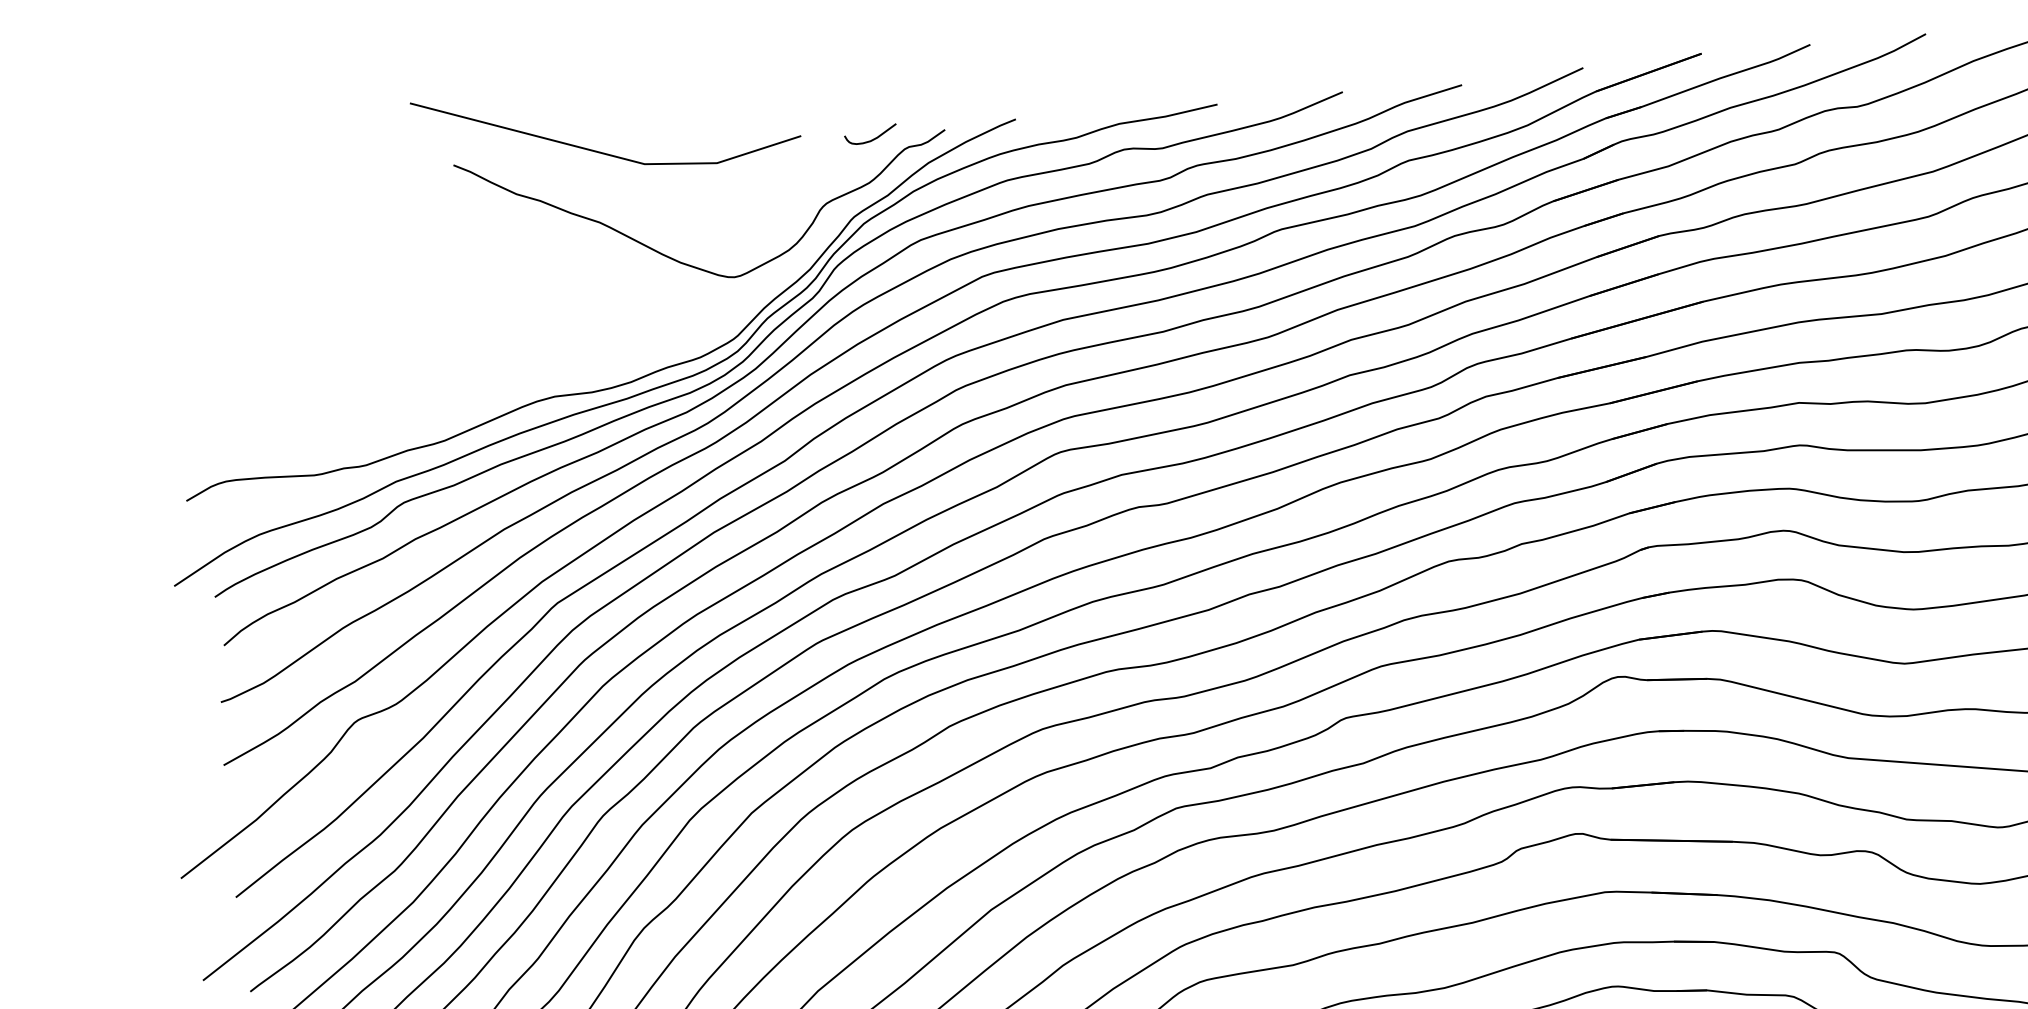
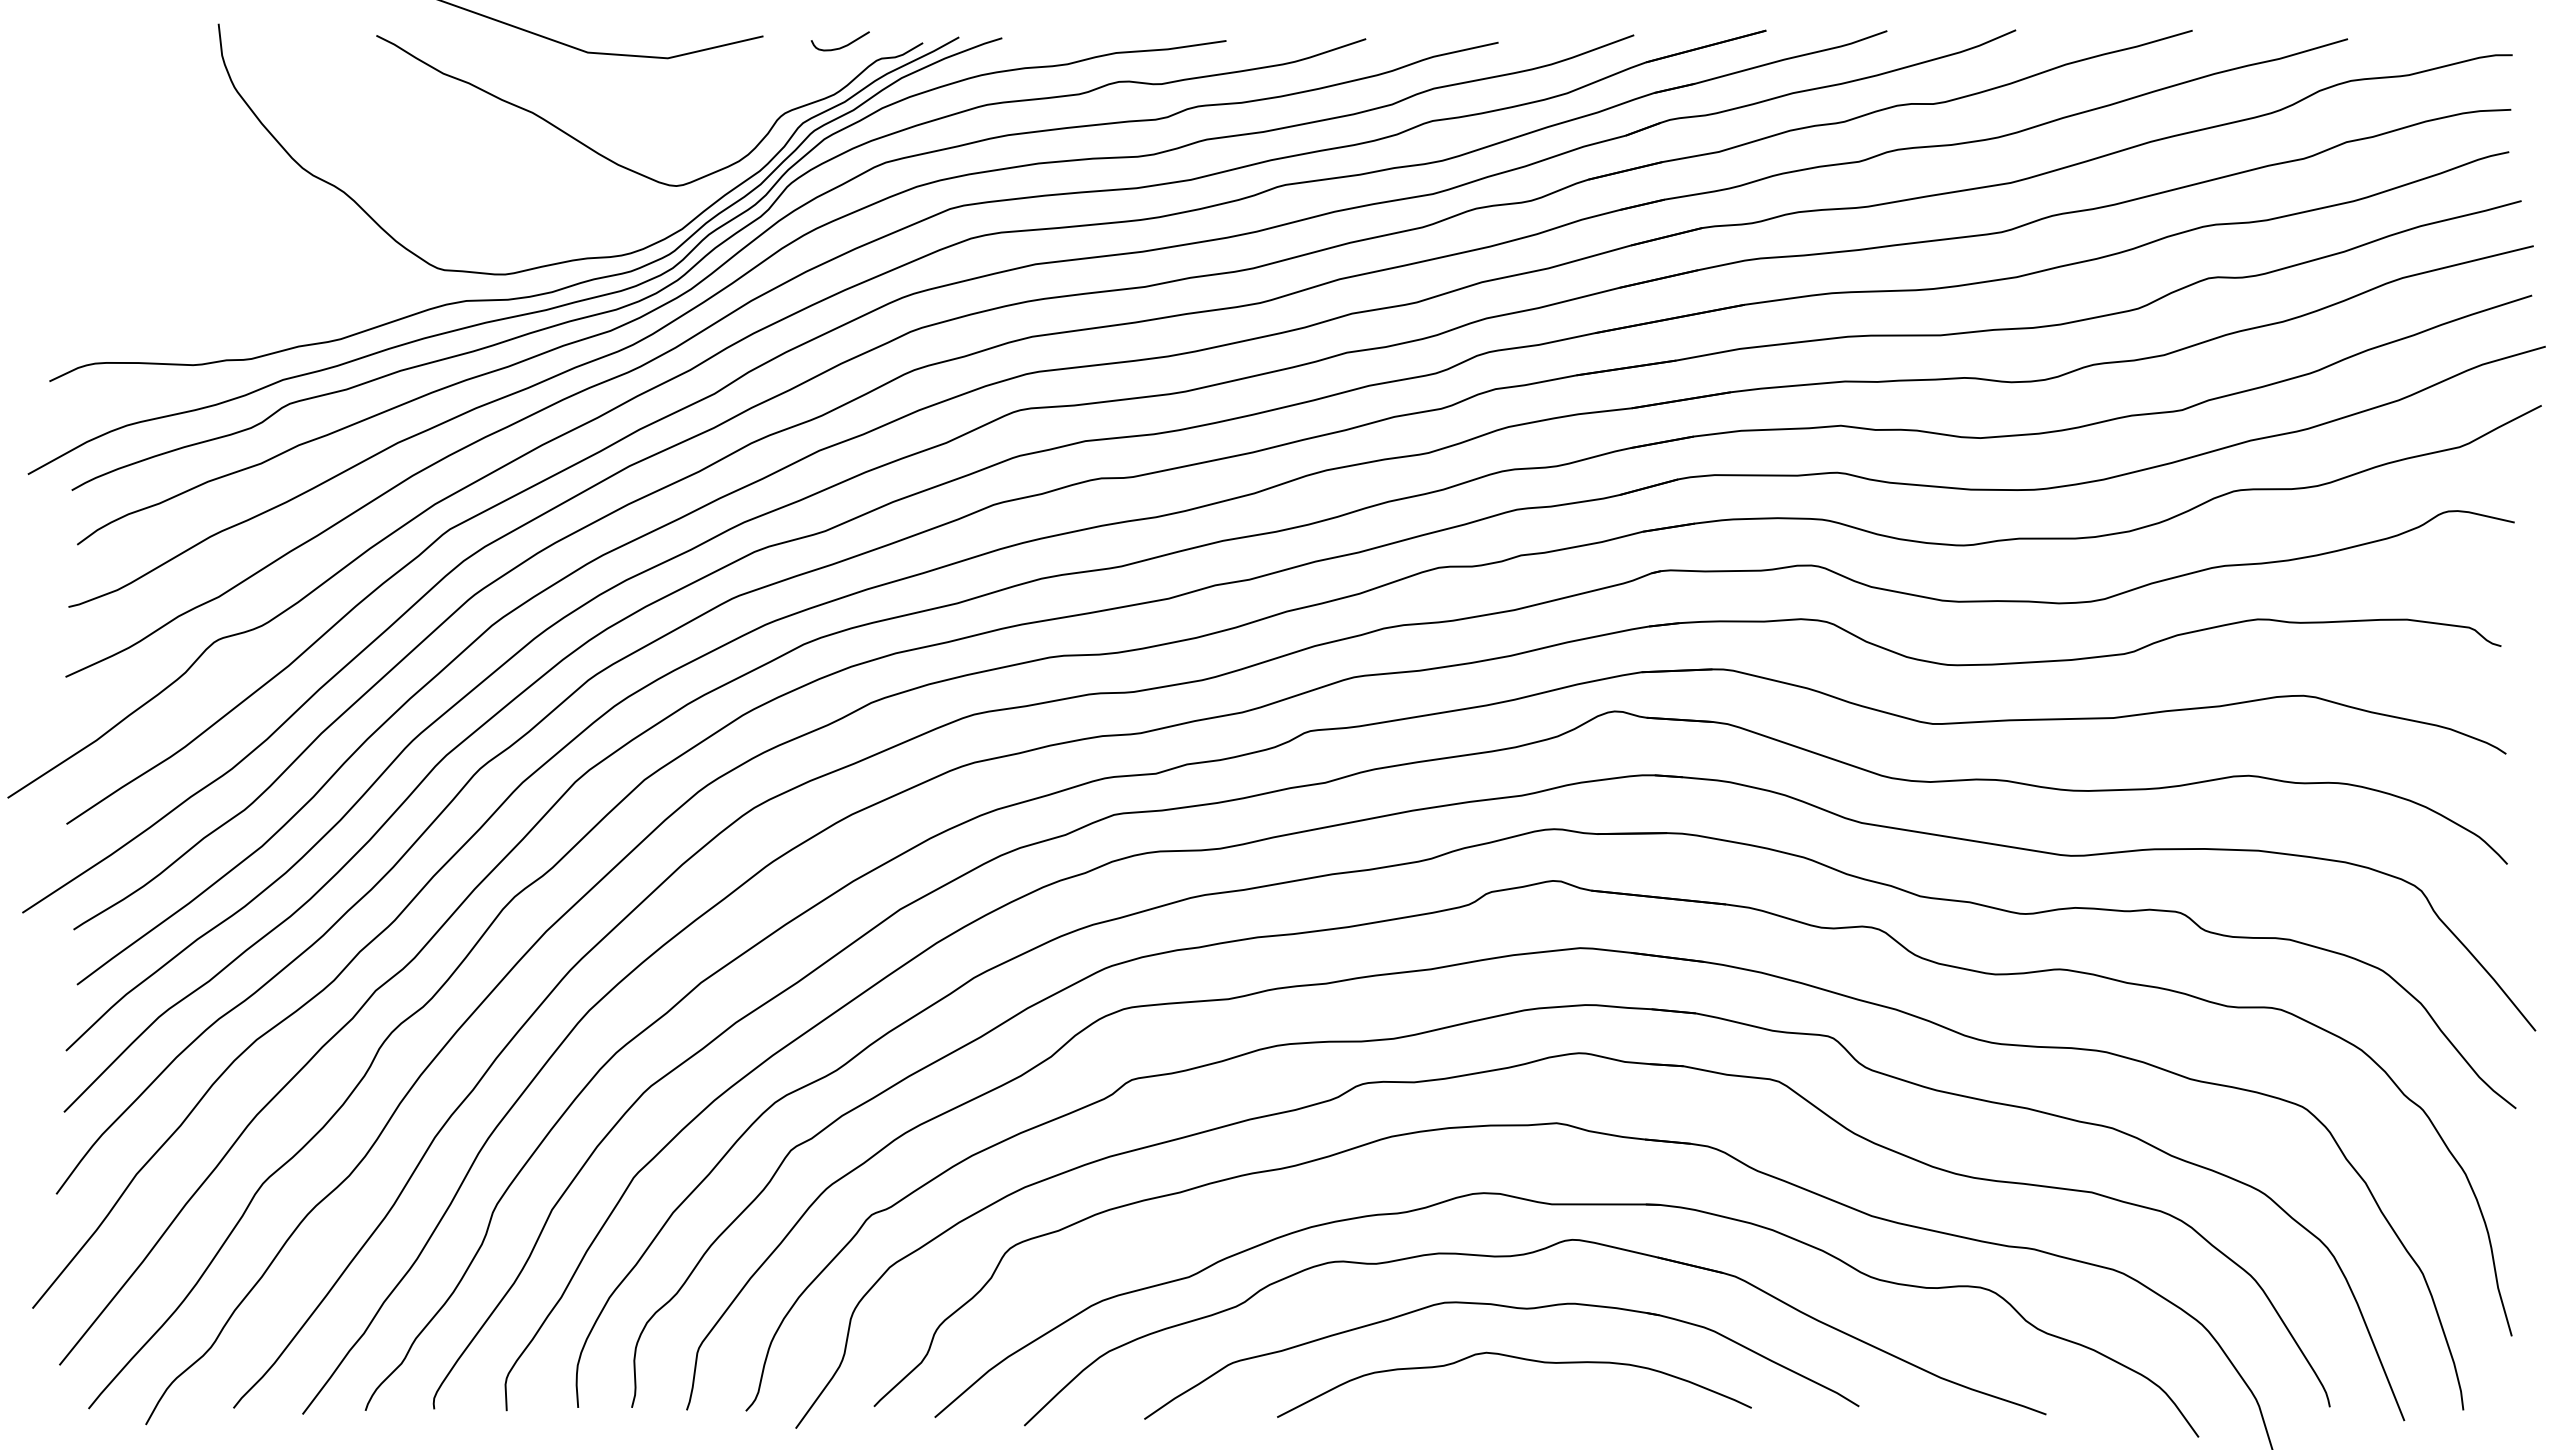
curve: (669, 346) -> (597, 256), added

